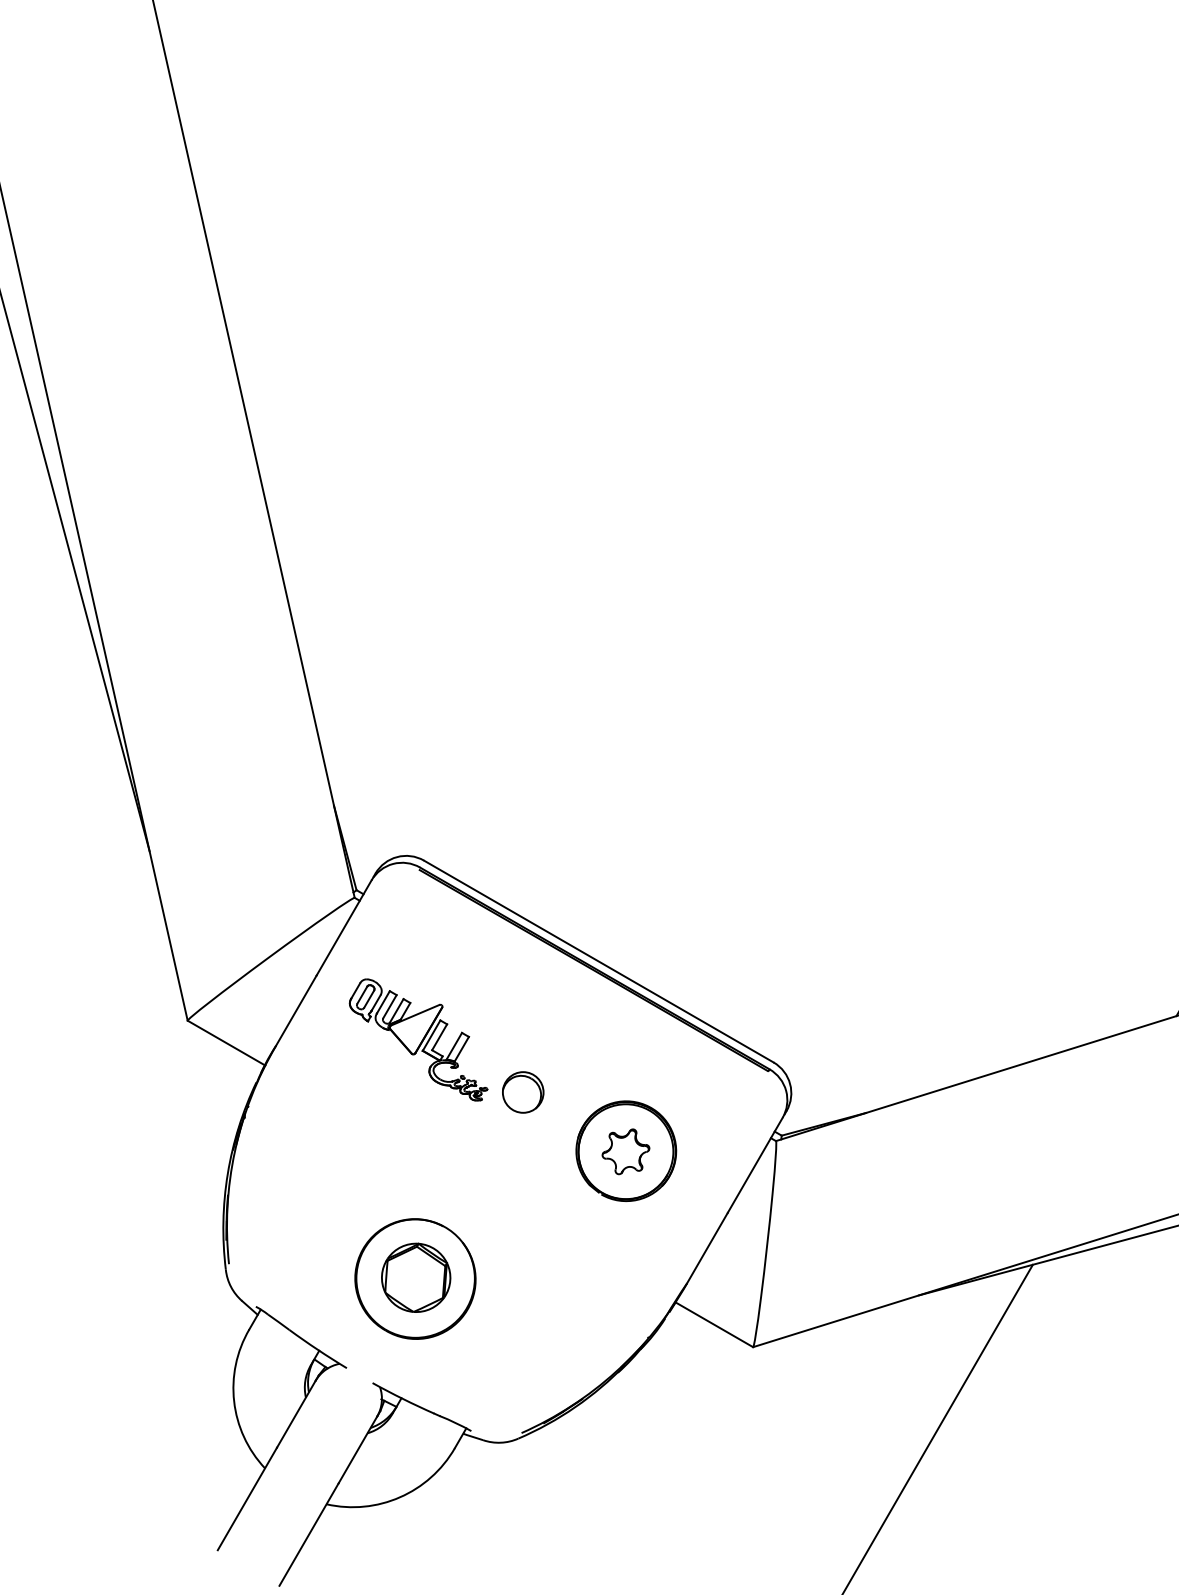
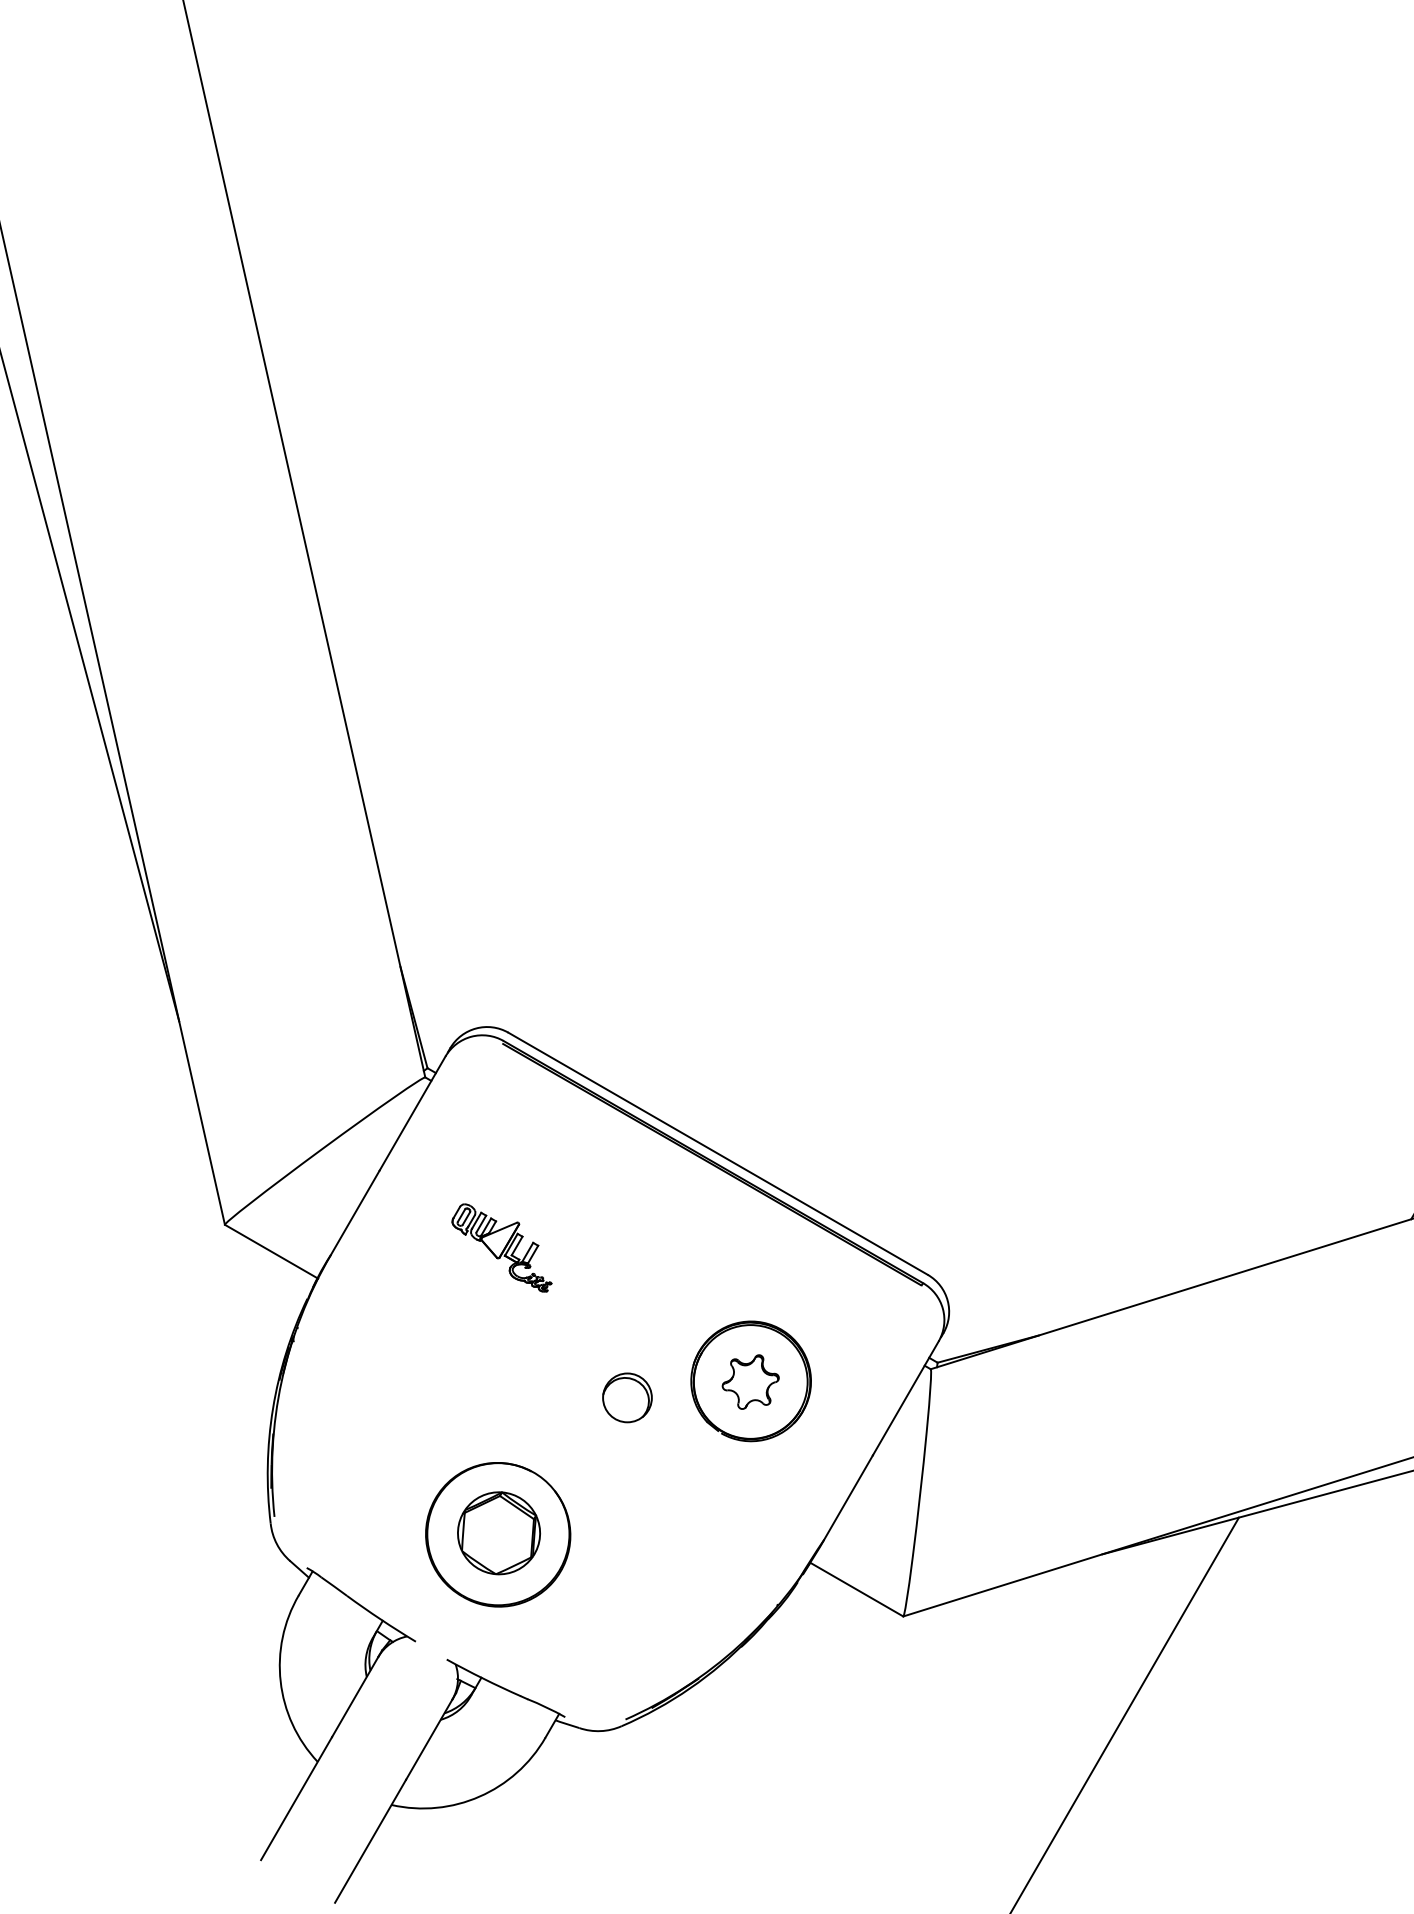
part: (418, 1039) -> (501, 1247), size x0.6
part: (523, 1092) -> (627, 1397), moved

